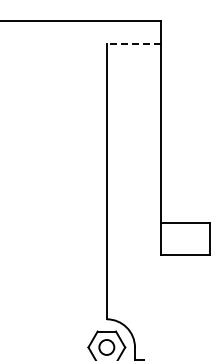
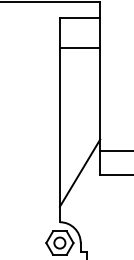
line: (133, 43) -> (79, 18), dashed -> solid
line: (133, 83) -> (79, 47), added
line: (133, 252) -> (79, 172), added

